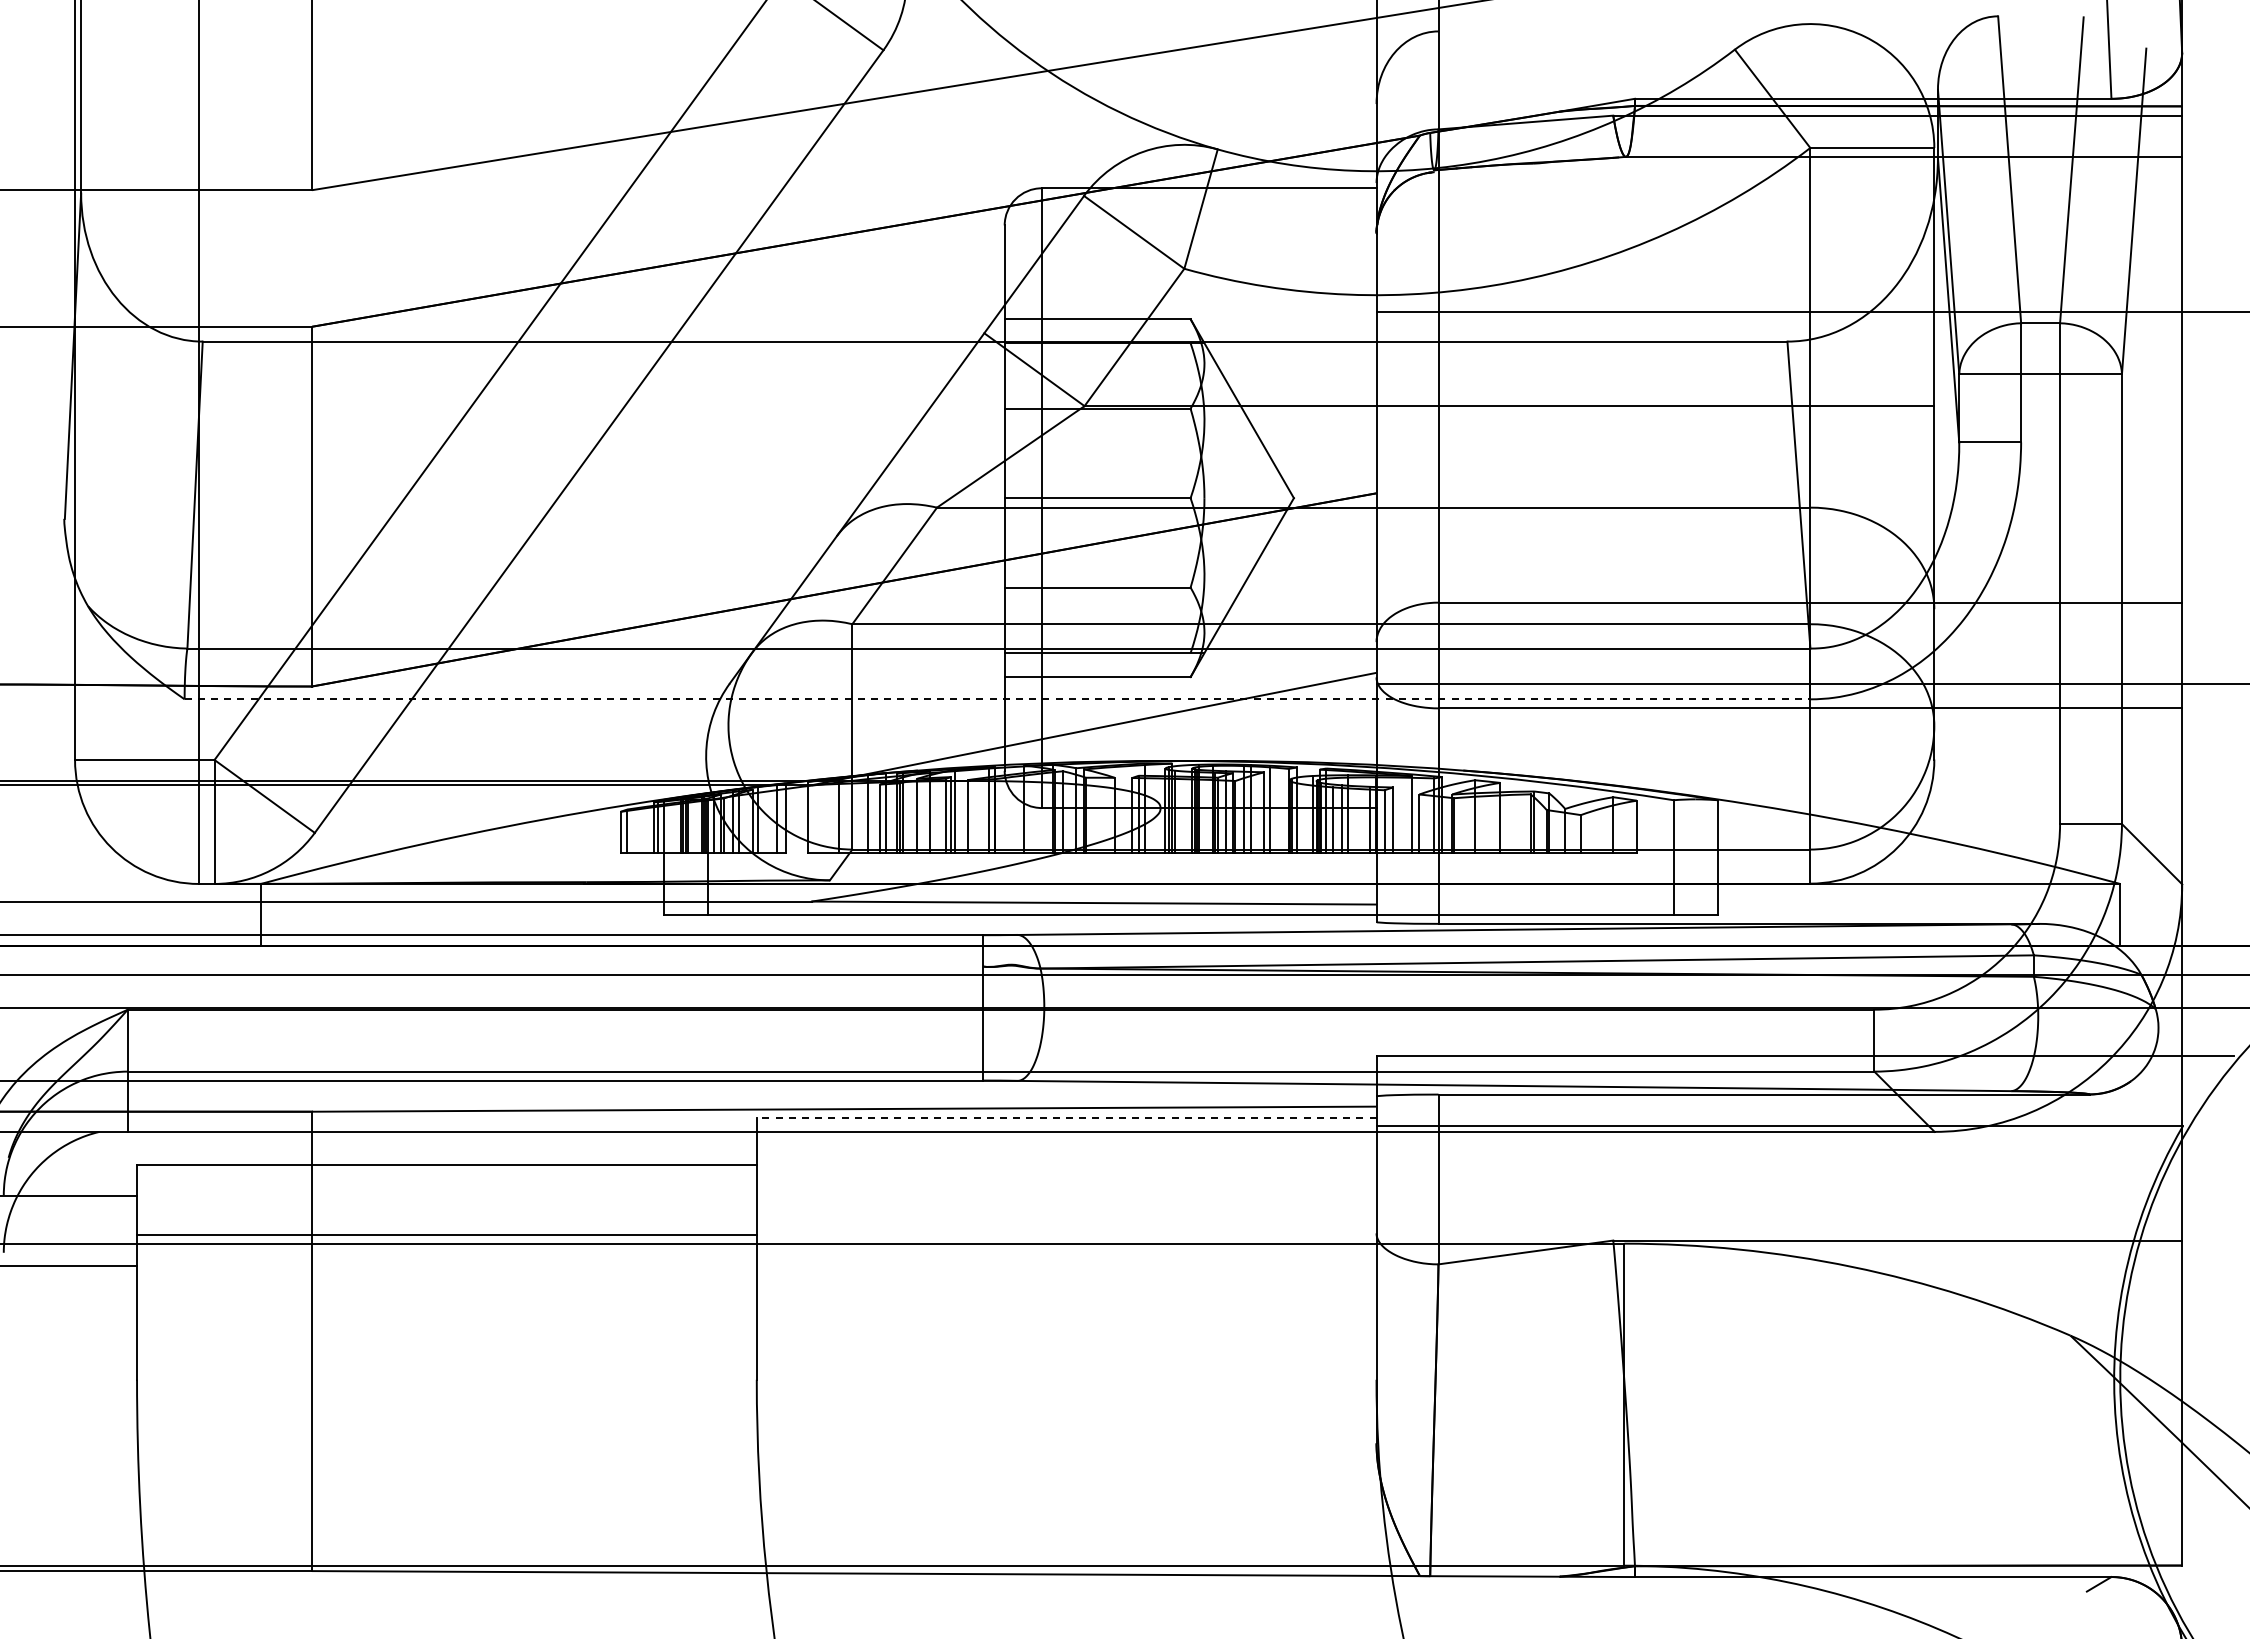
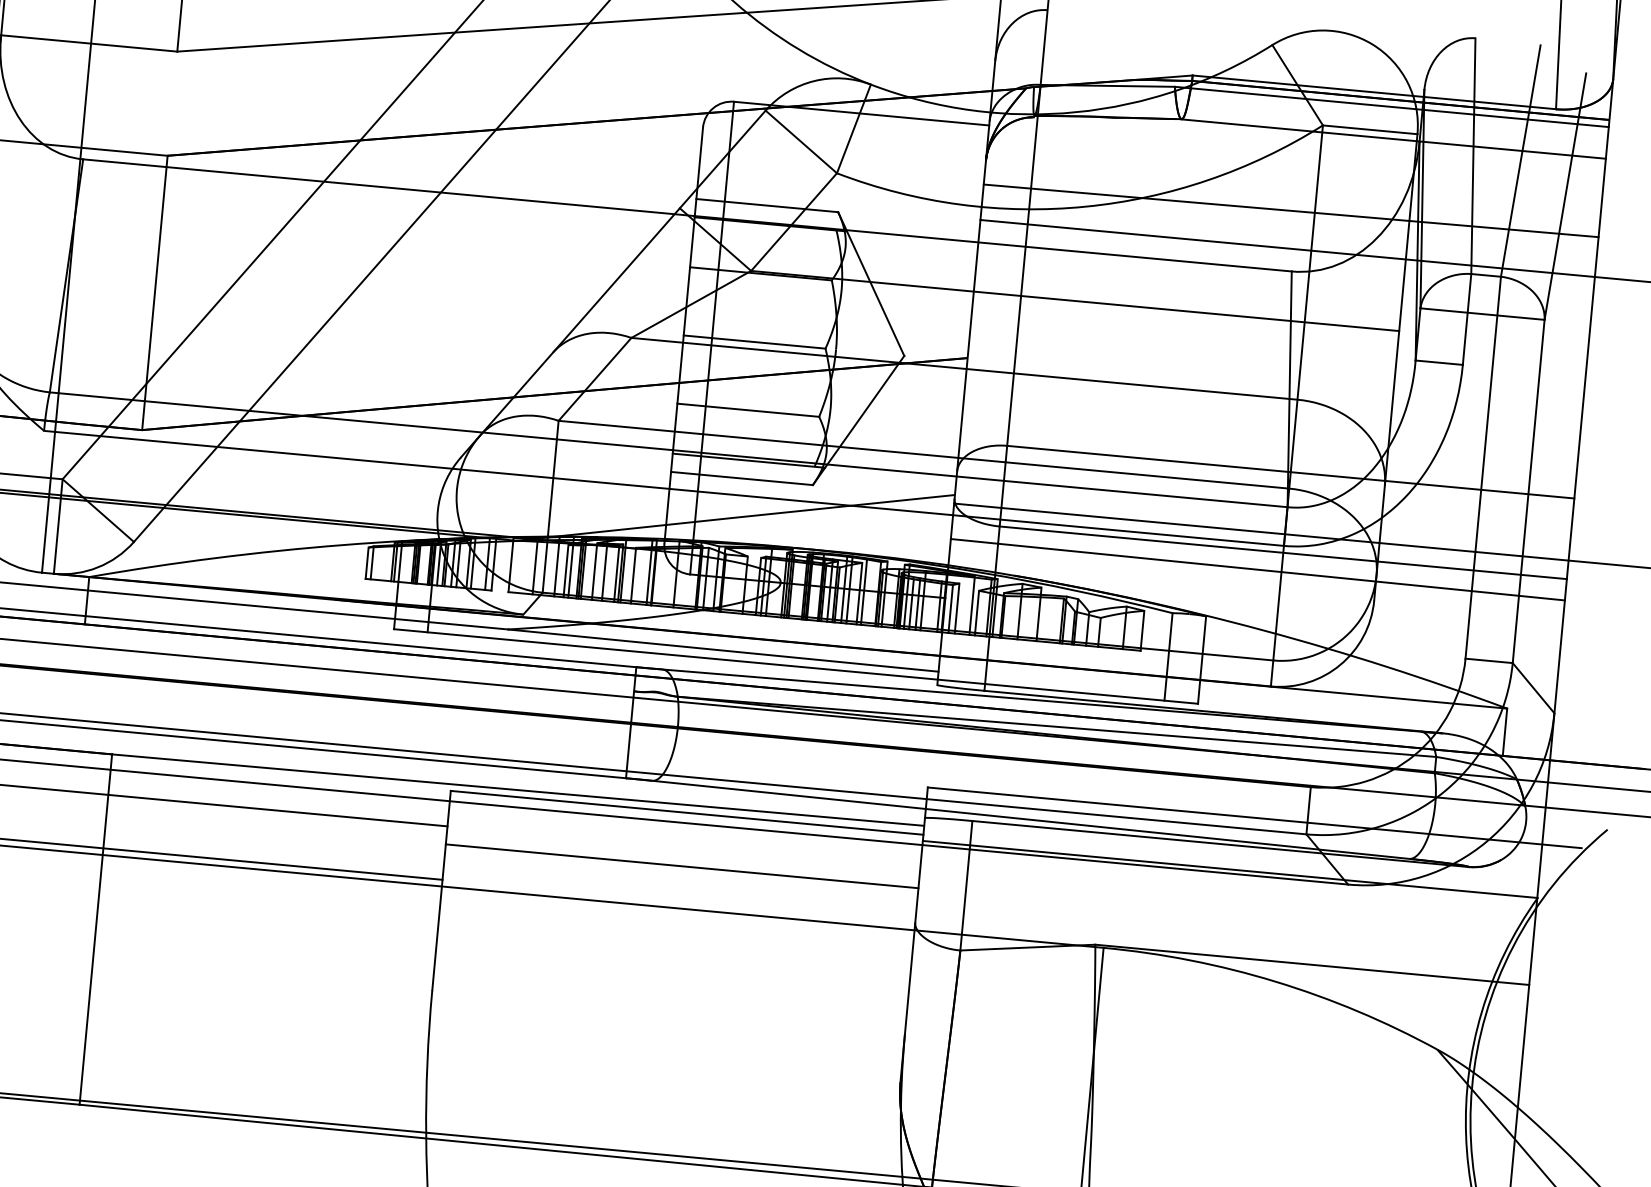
line: (1779, 262) -> (1291, 210), added
line: (997, 699) -> (664, 488), dashed -> solid
line: (1779, 733) -> (1257, 569), added
line: (1066, 1118) -> (686, 812), dashed -> solid
line: (1066, 1188) -> (682, 866), added

